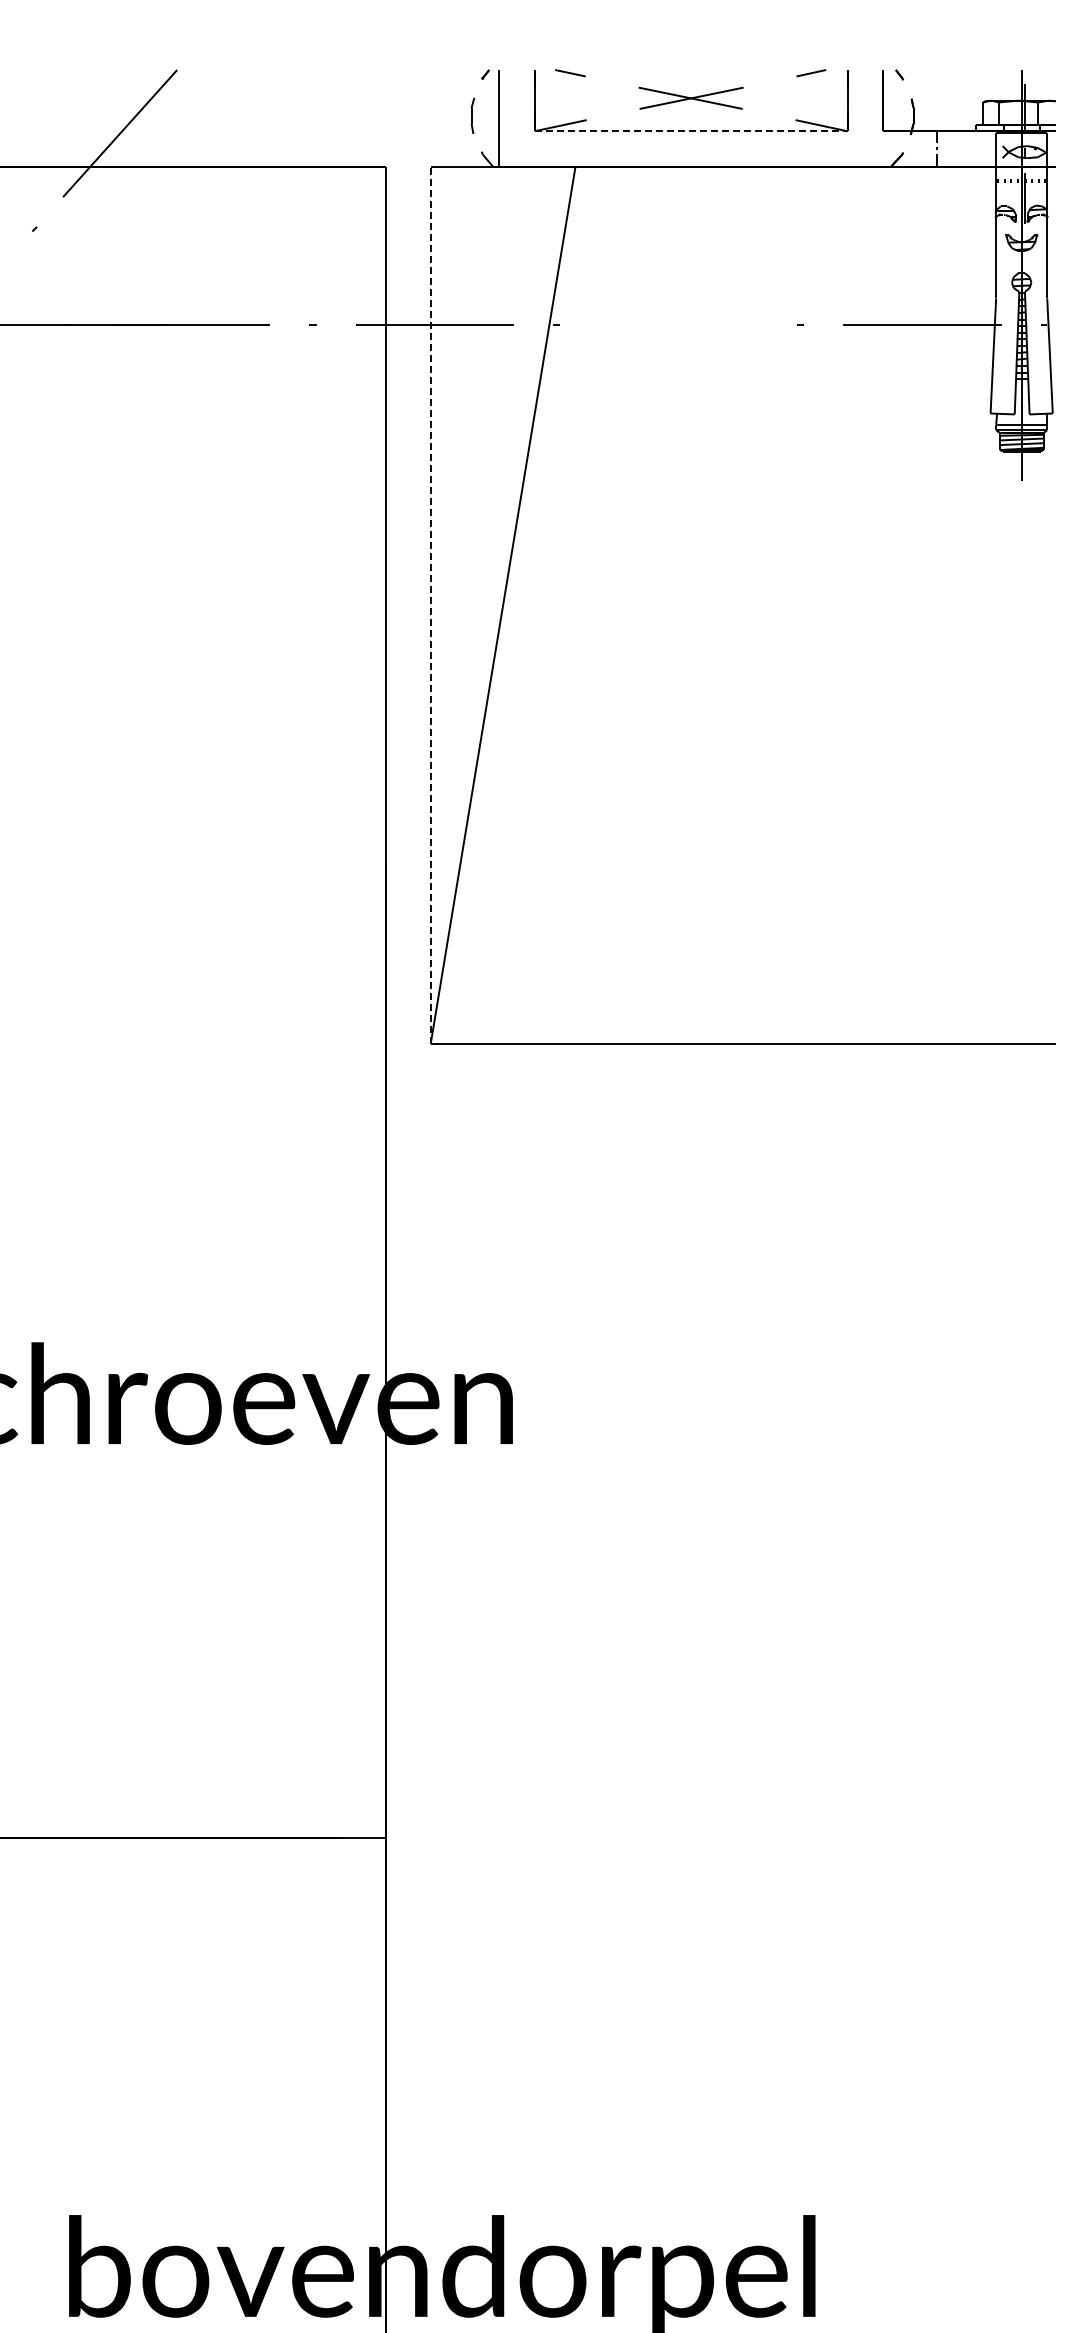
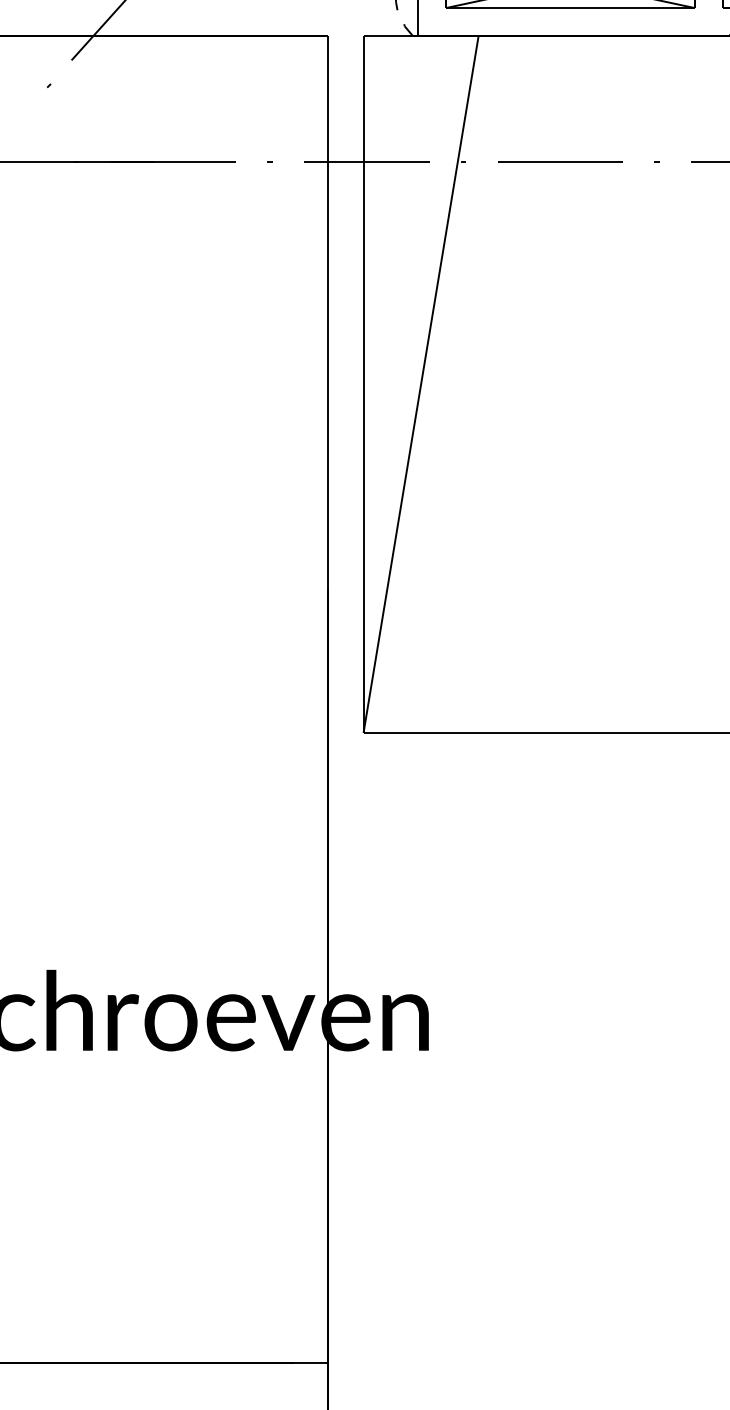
line: (691, 131) -> (570, 8), dashed -> solid
line: (678, 324) -> (560, 161), added
line: (430, 605) -> (363, 384), dashed -> solid

